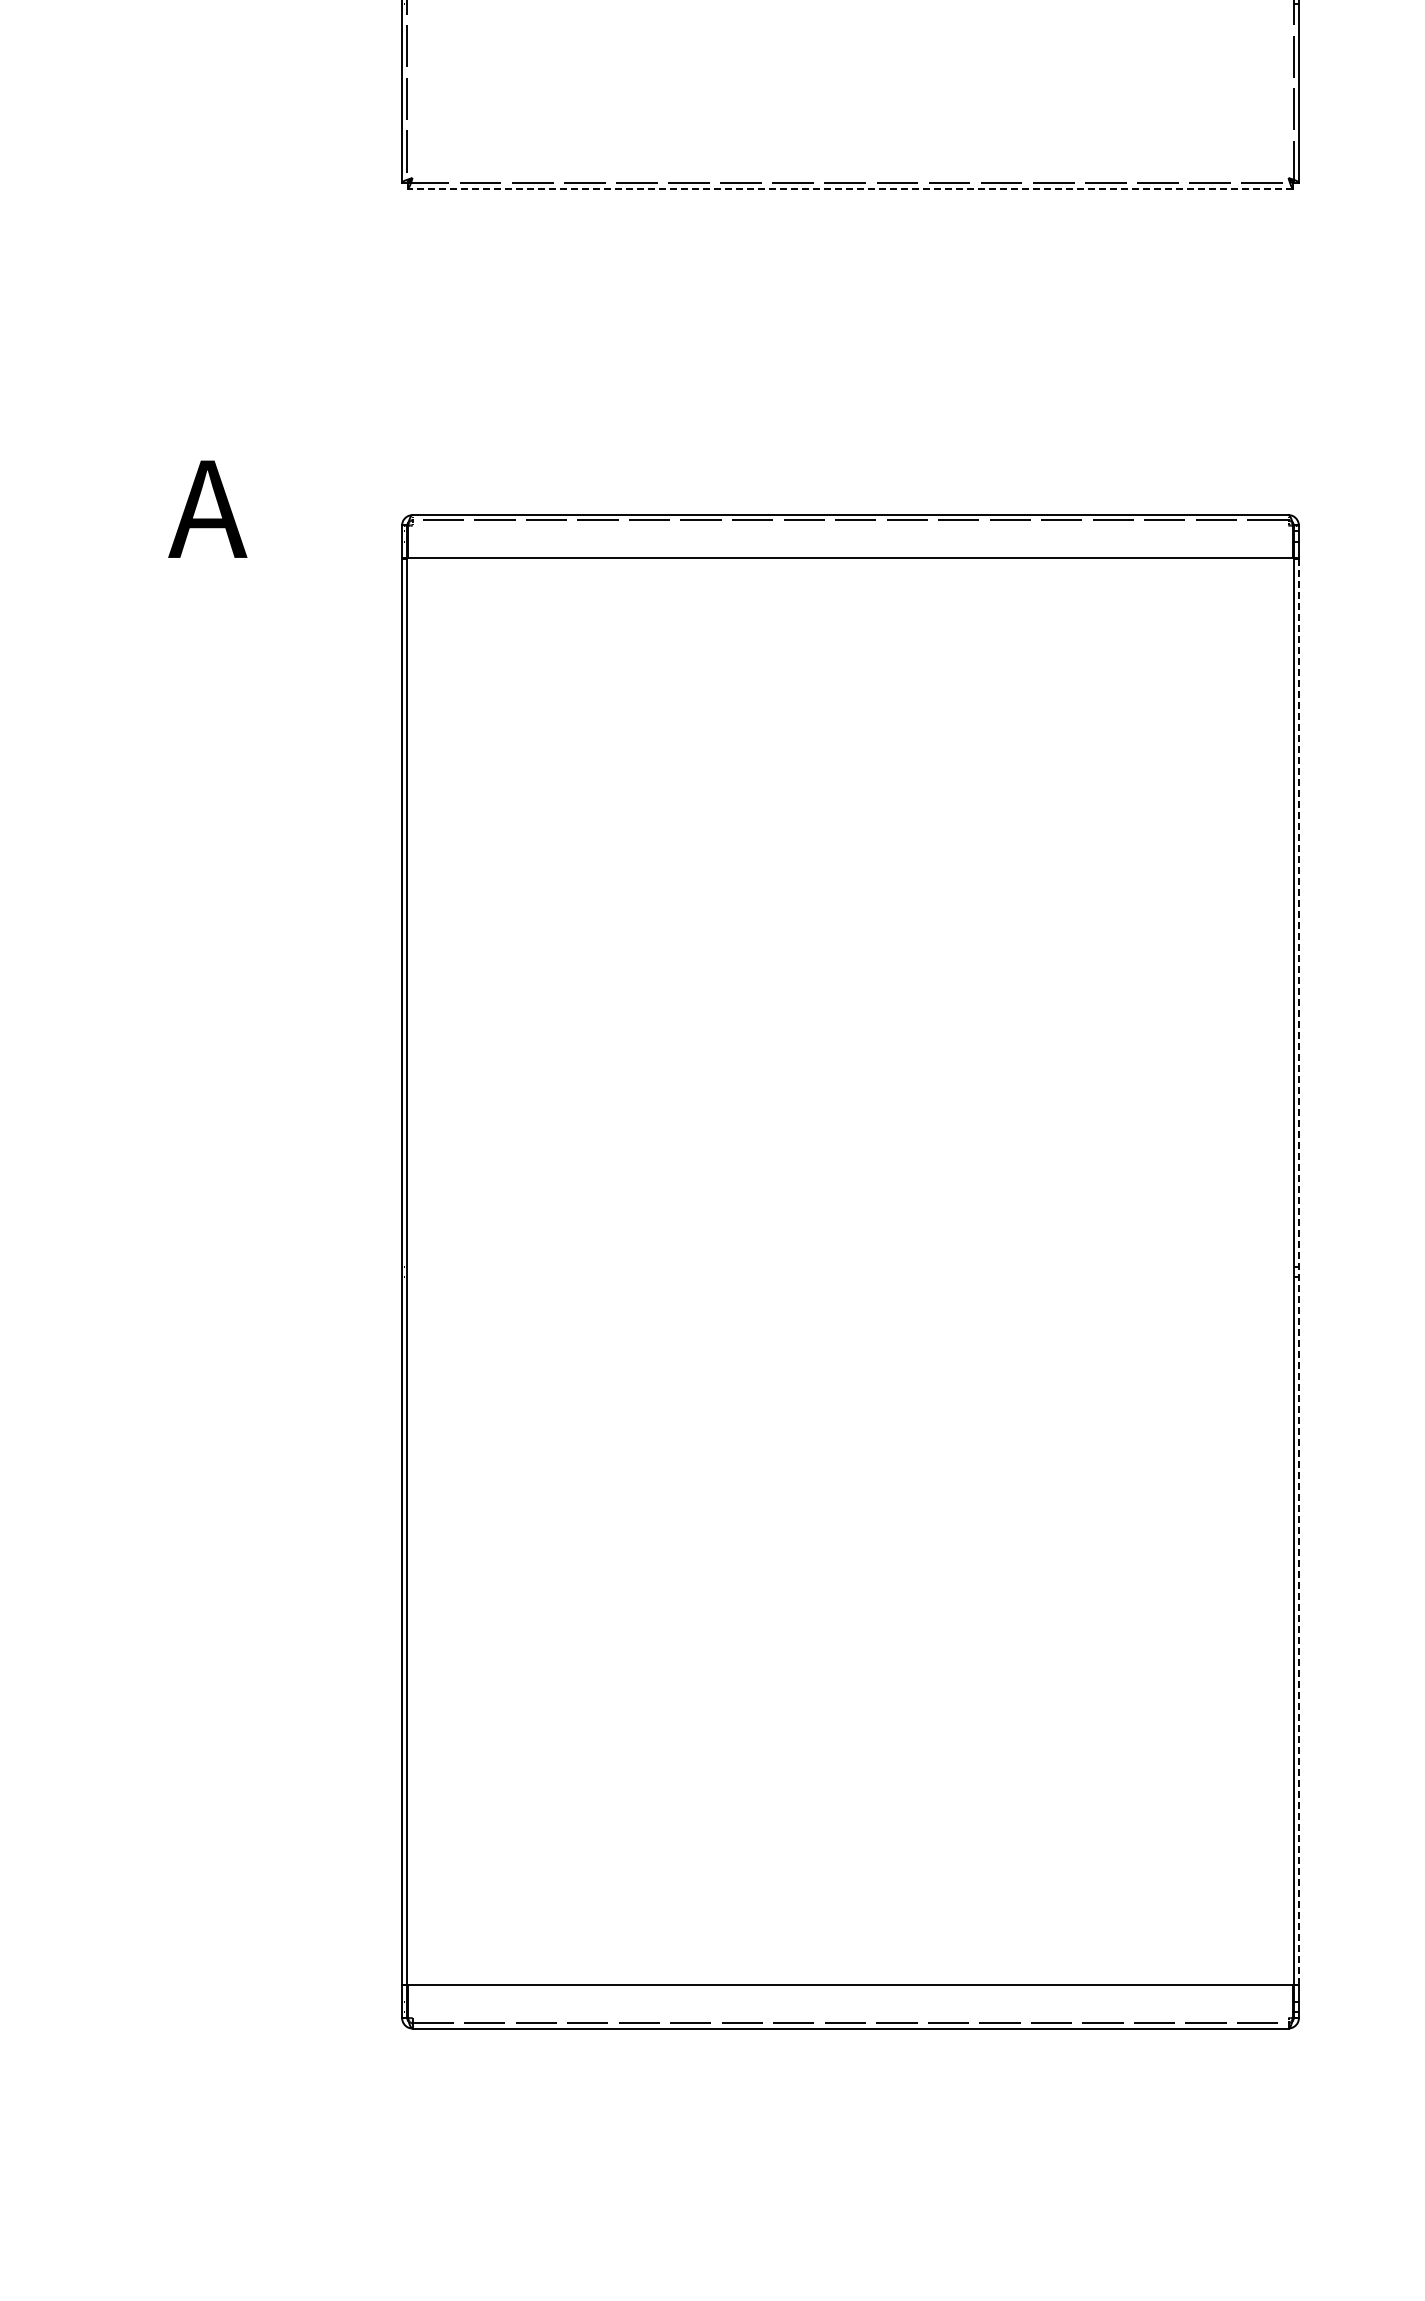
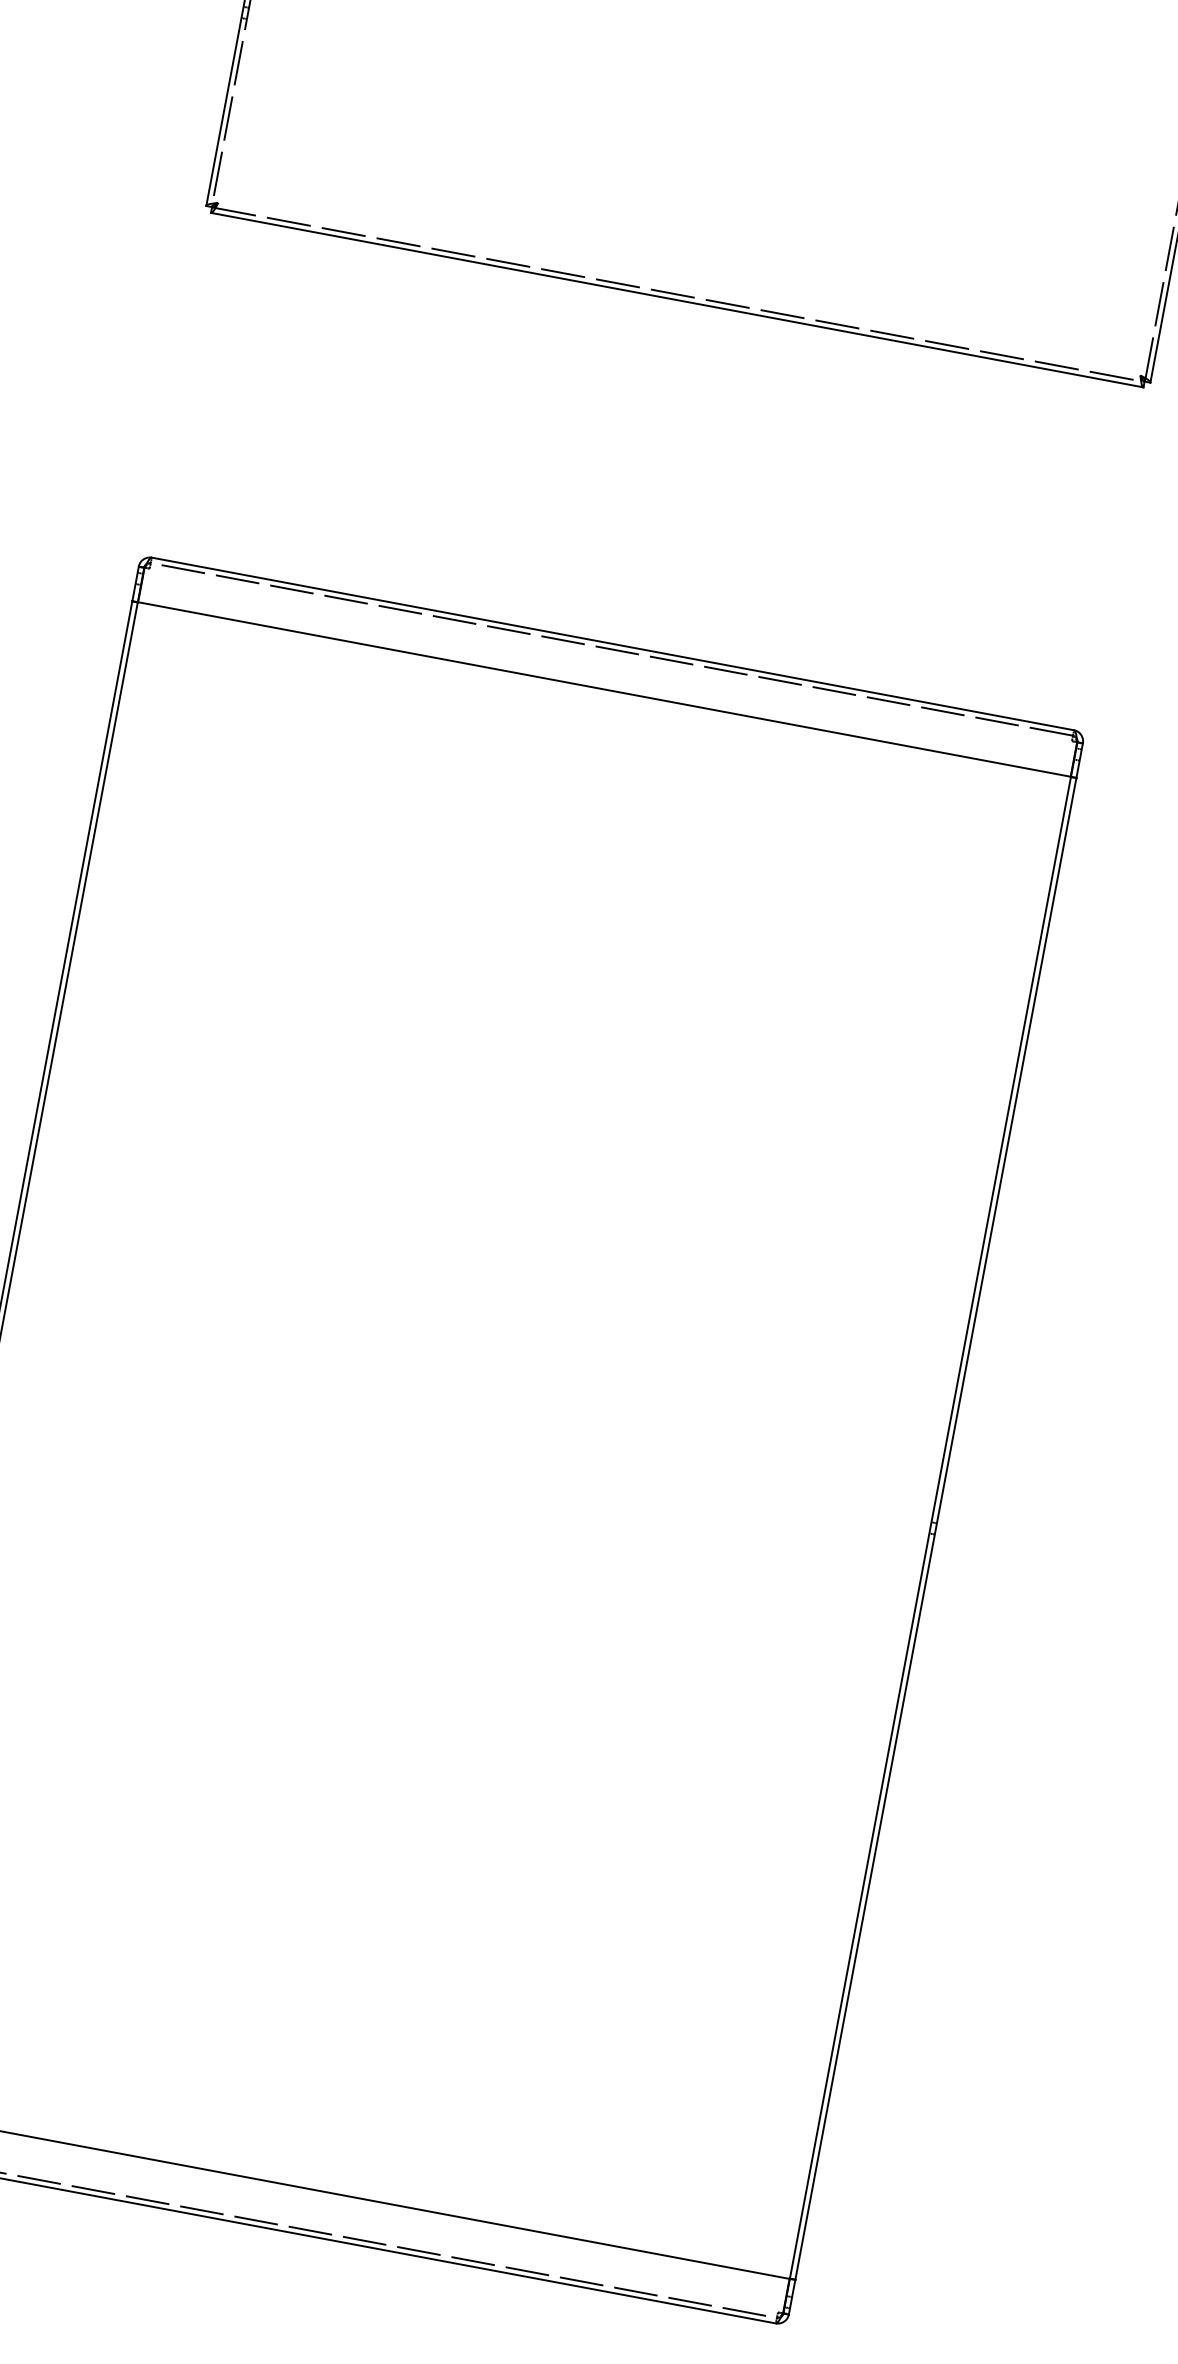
line: (850, 188) -> (677, 300), dashed -> solid
line: (1298, 1271) -> (935, 1528), dashed -> solid

